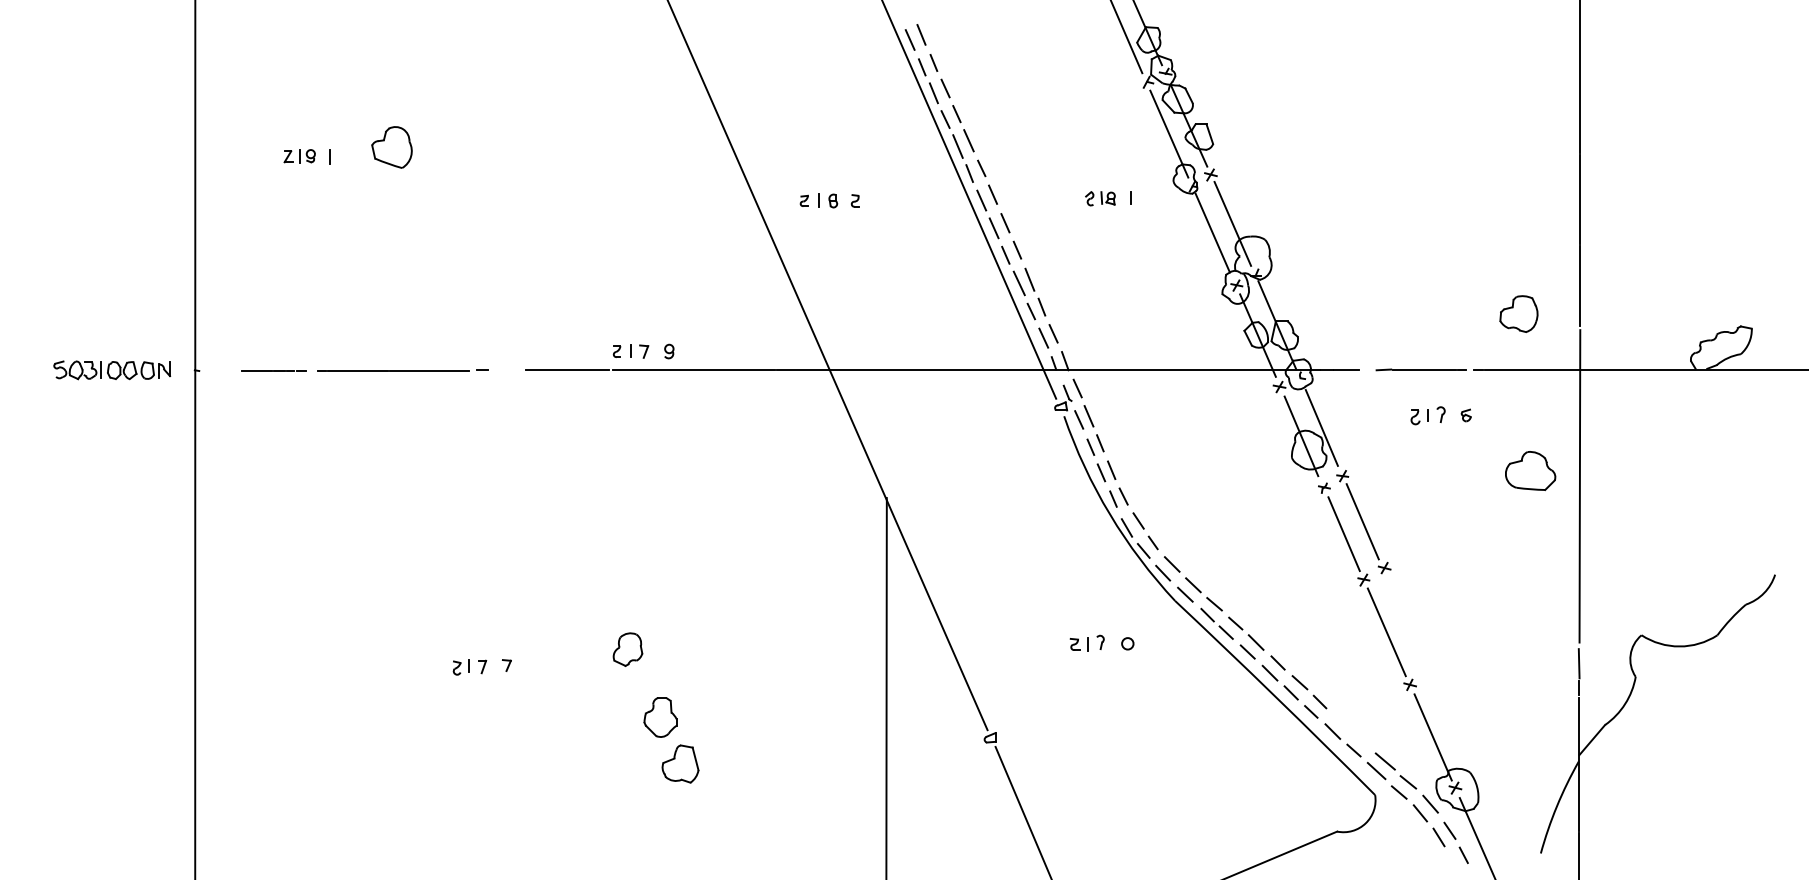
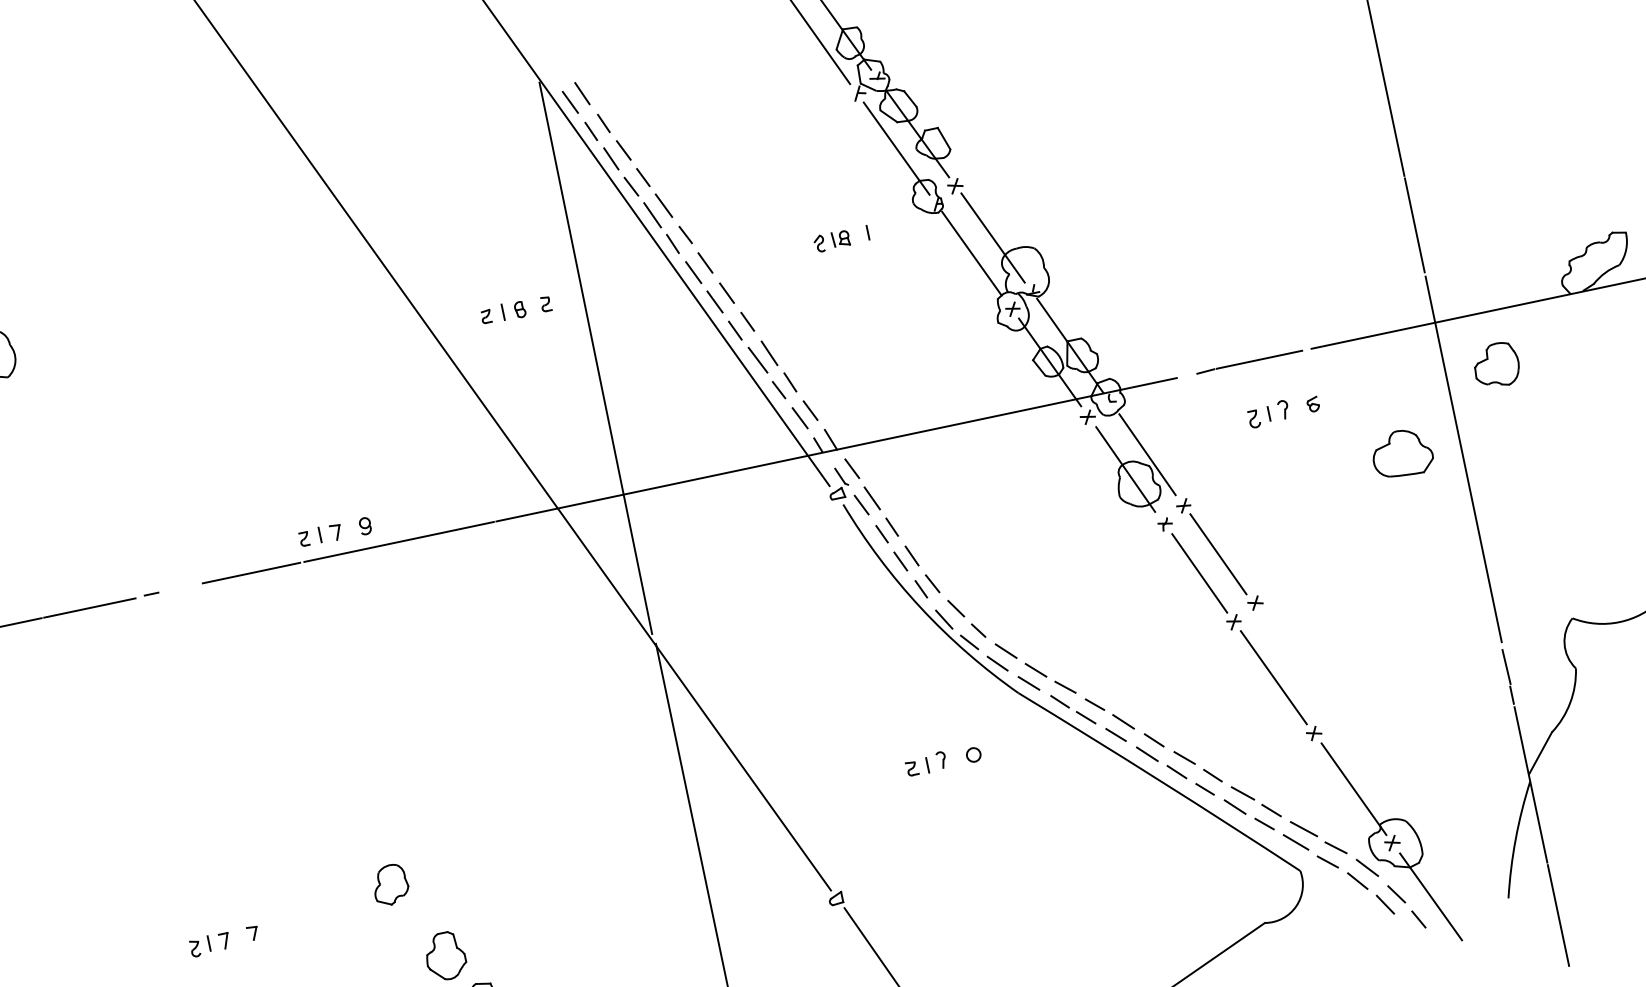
line: (886, 253) -> (595, 357), added
part: (1518, 313) -> (1495, 364), moved
part: (1350, 730) -> (1255, 801), added

